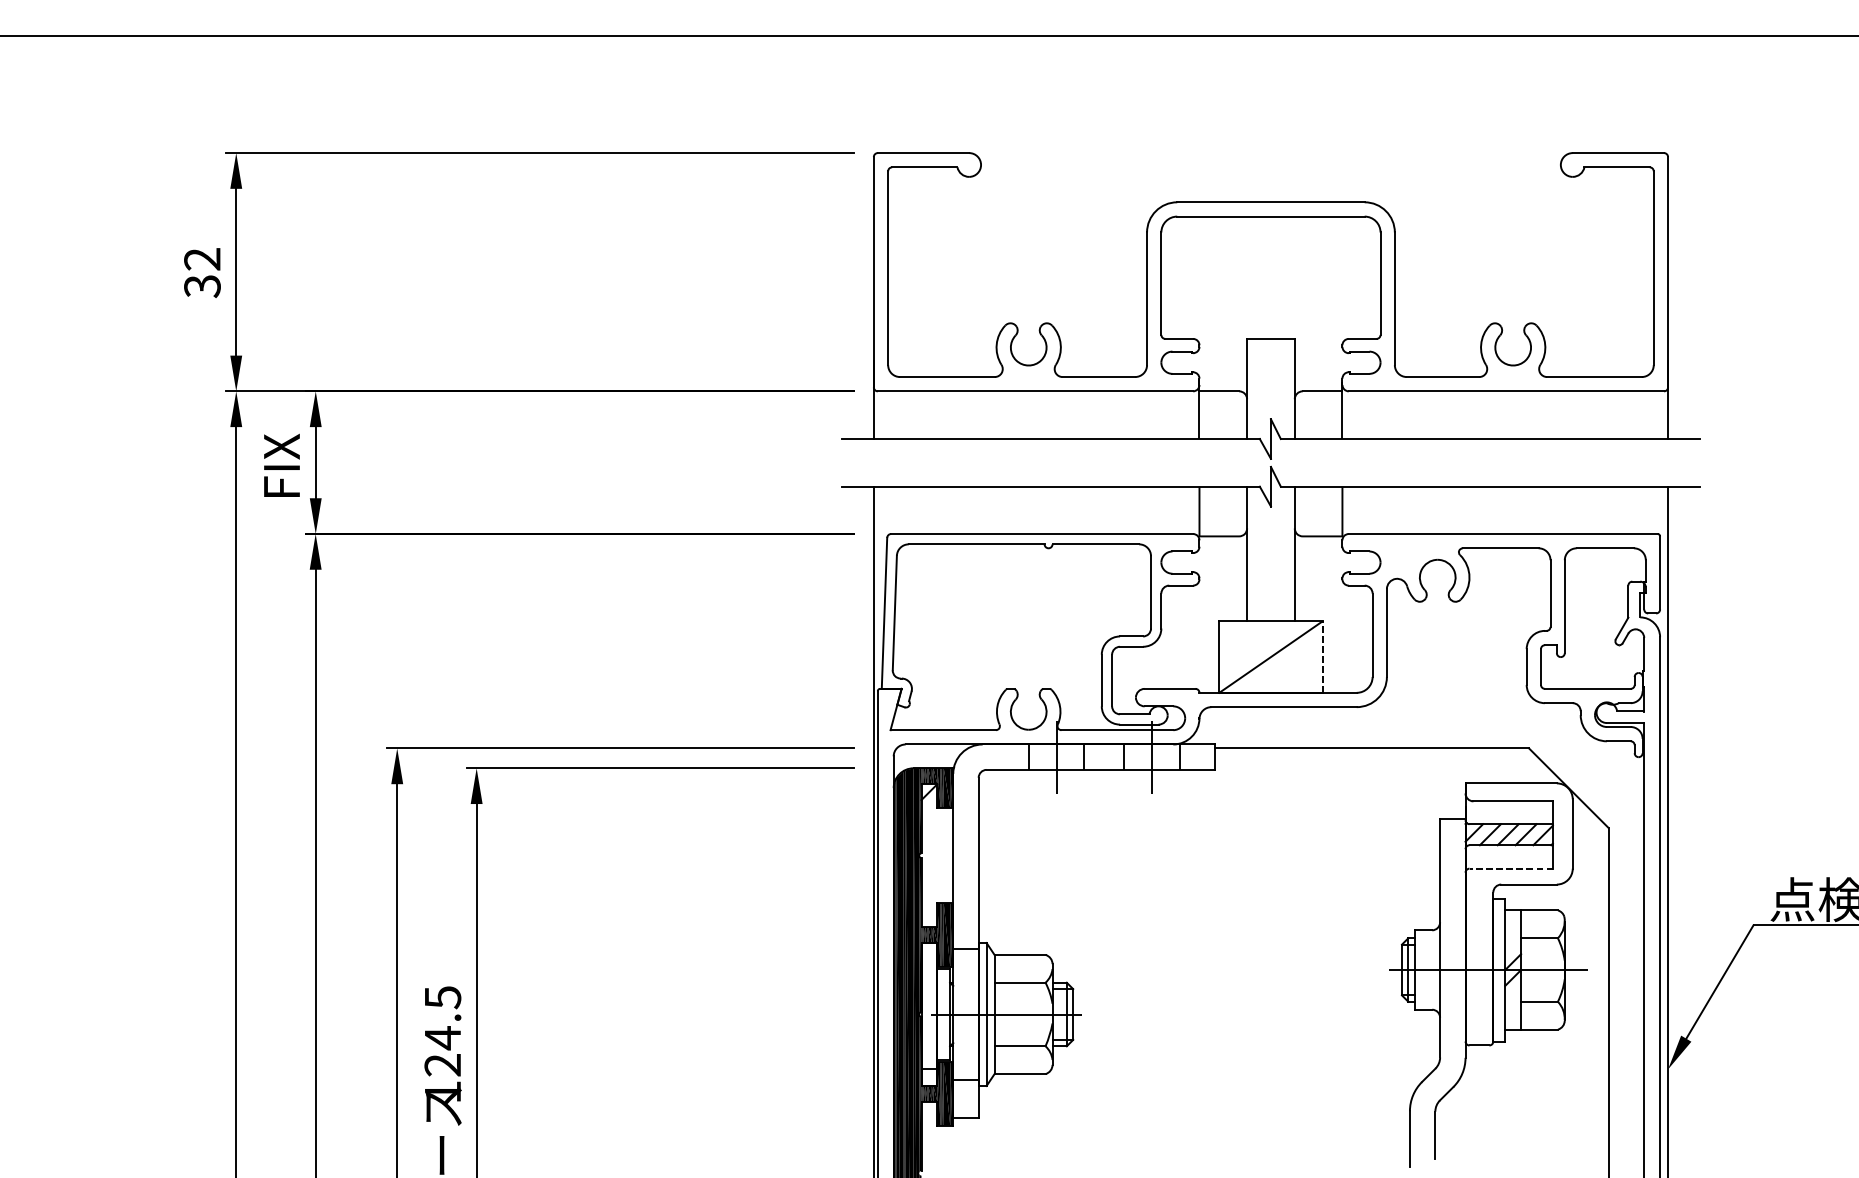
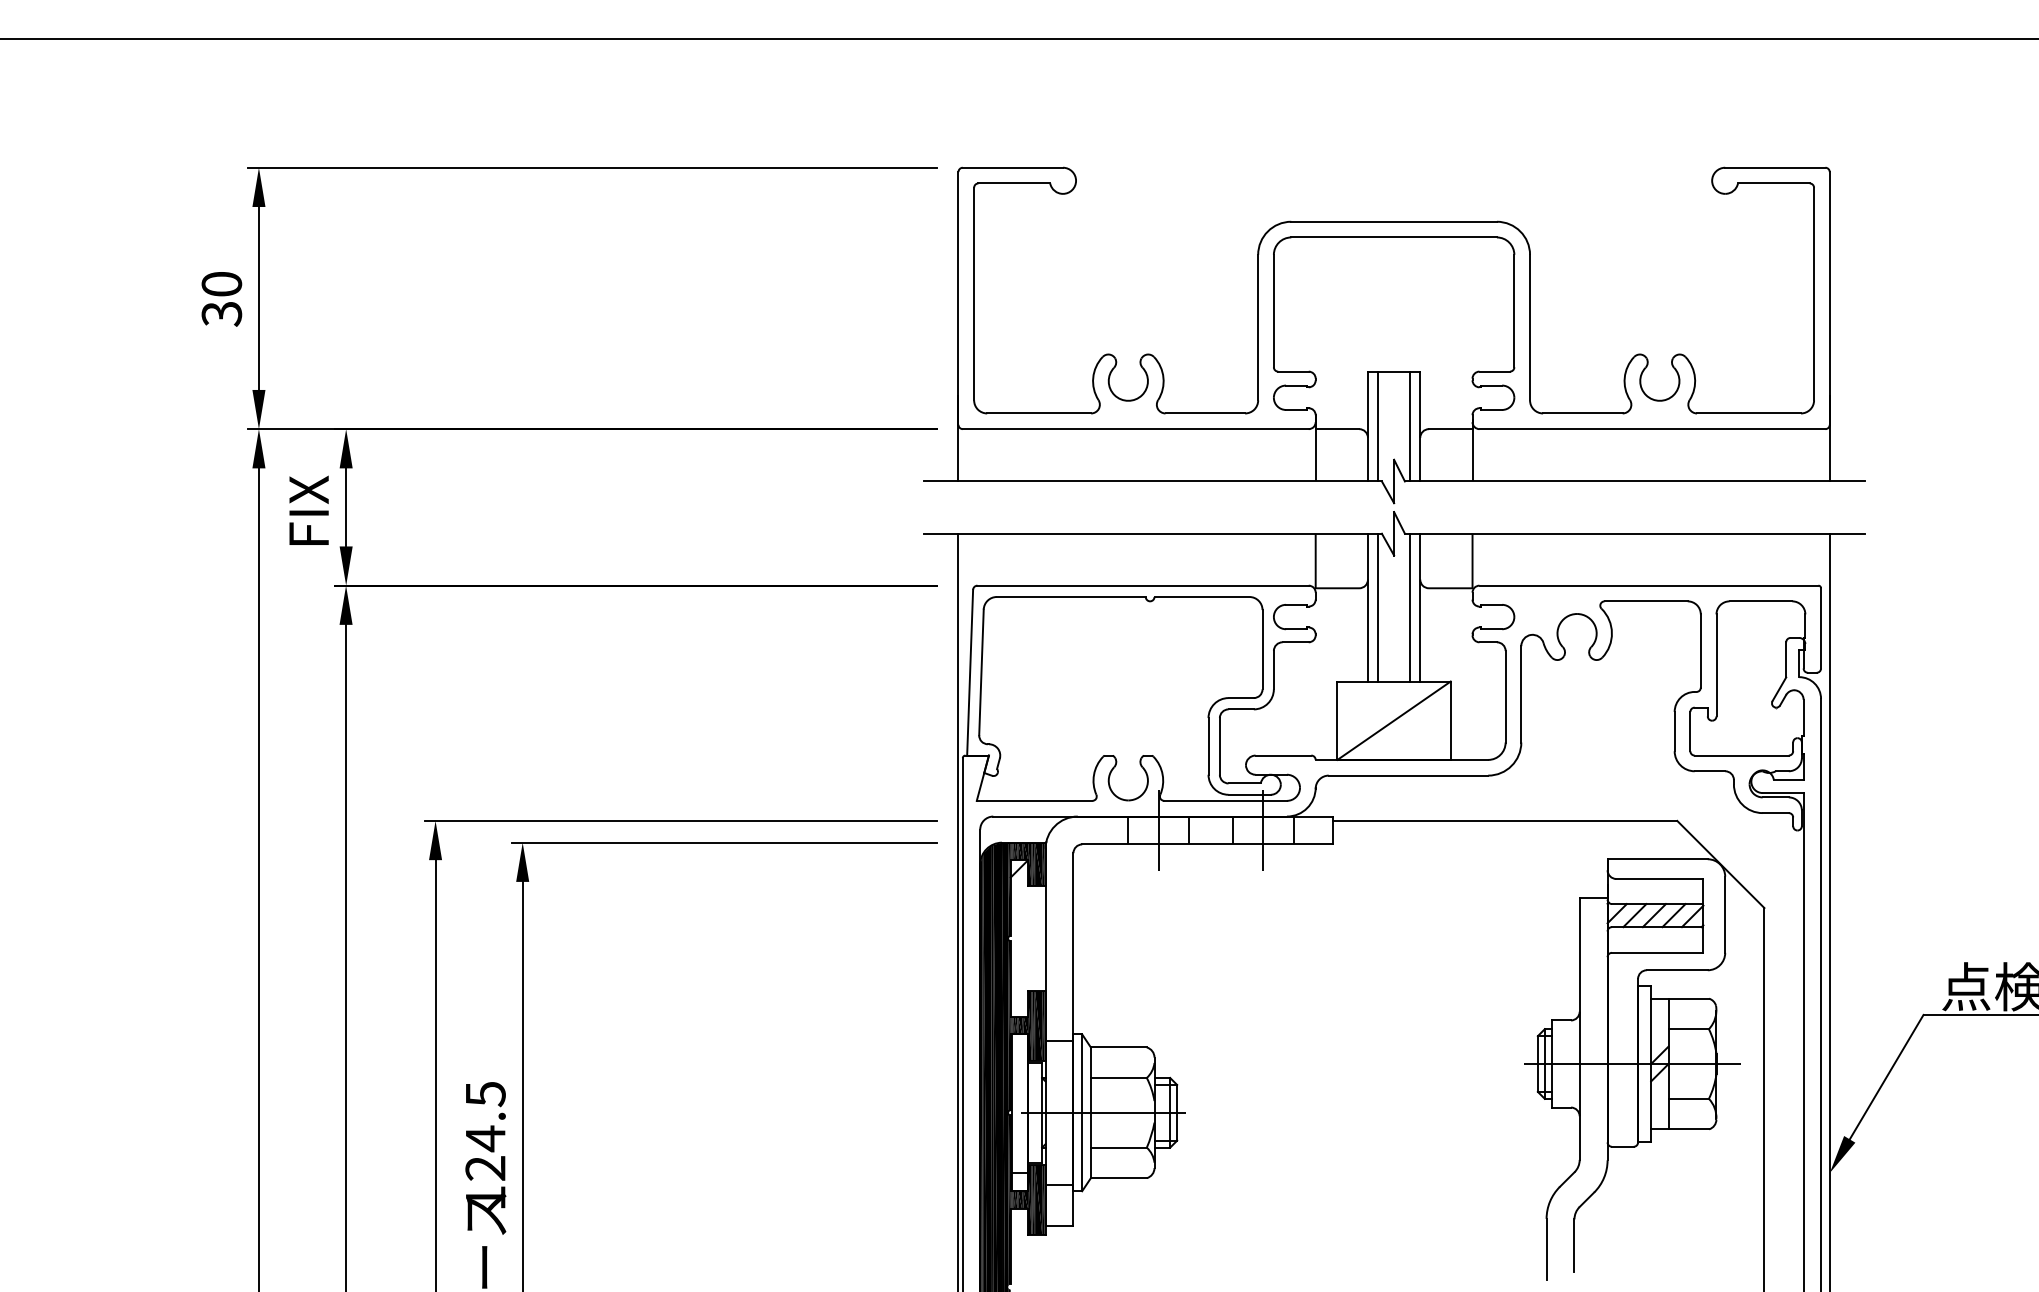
text: (202, 259) -> (221, 284), 32 -> 30
line: (1256, 388) -> (1378, 426), added
line: (1284, 388) -> (1409, 426), added
line: (1256, 553) -> (1378, 607), added
line: (1284, 553) -> (1409, 607), added
line: (1322, 656) -> (1450, 720), dashed -> solid
line: (1511, 868) -> (1657, 952), dashed -> solid

